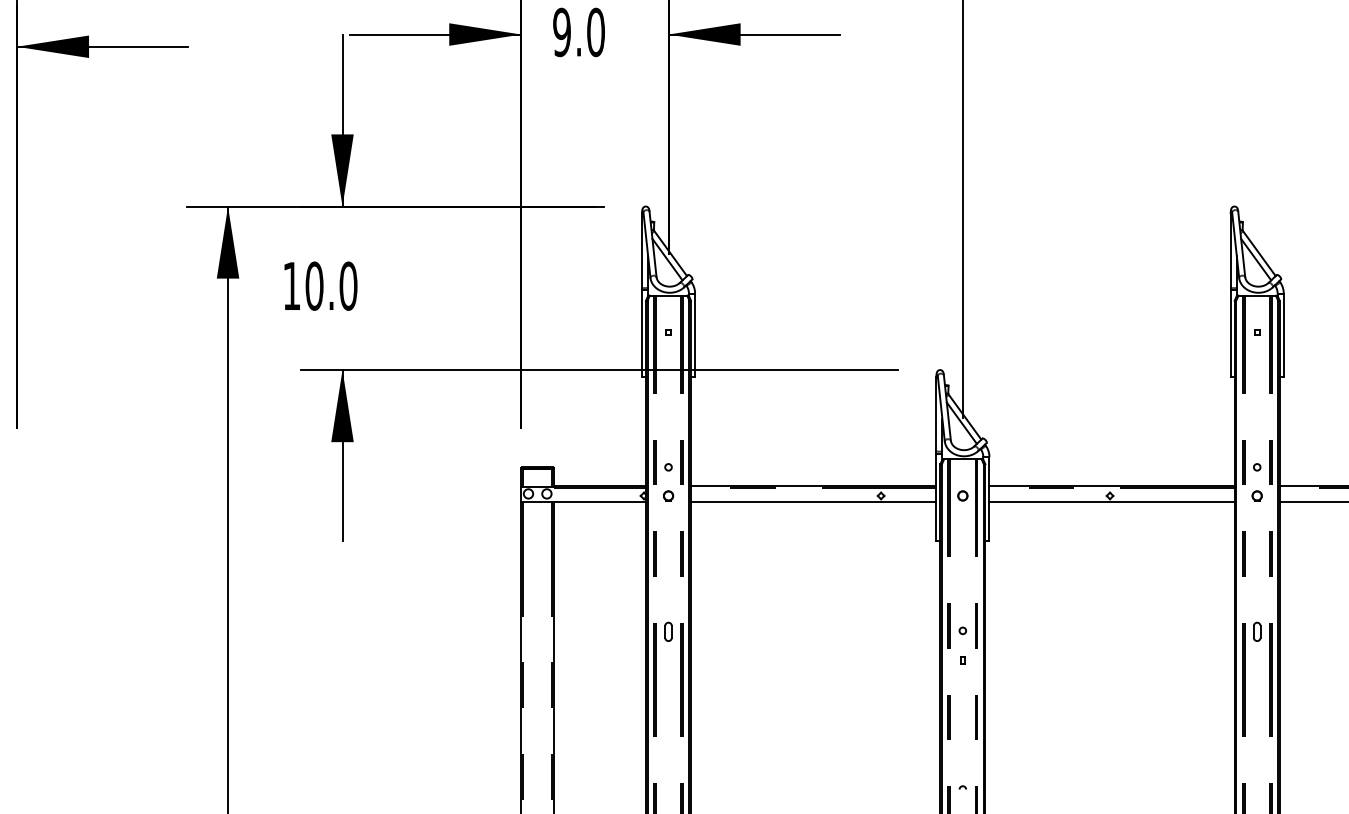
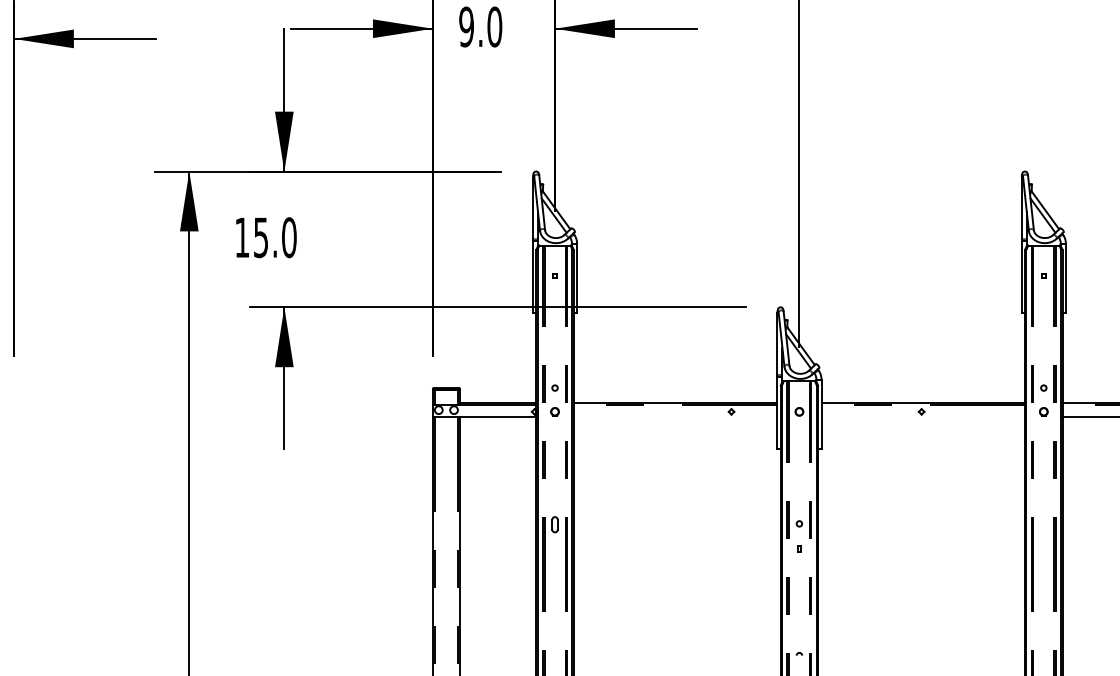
text: (314, 285) -> (261, 237), 10.0 -> 15.0
line: (813, 502) -> (675, 417), removed
line: (1111, 502) -> (922, 417), removed
part: (1257, 631) -> (1044, 524), removed

